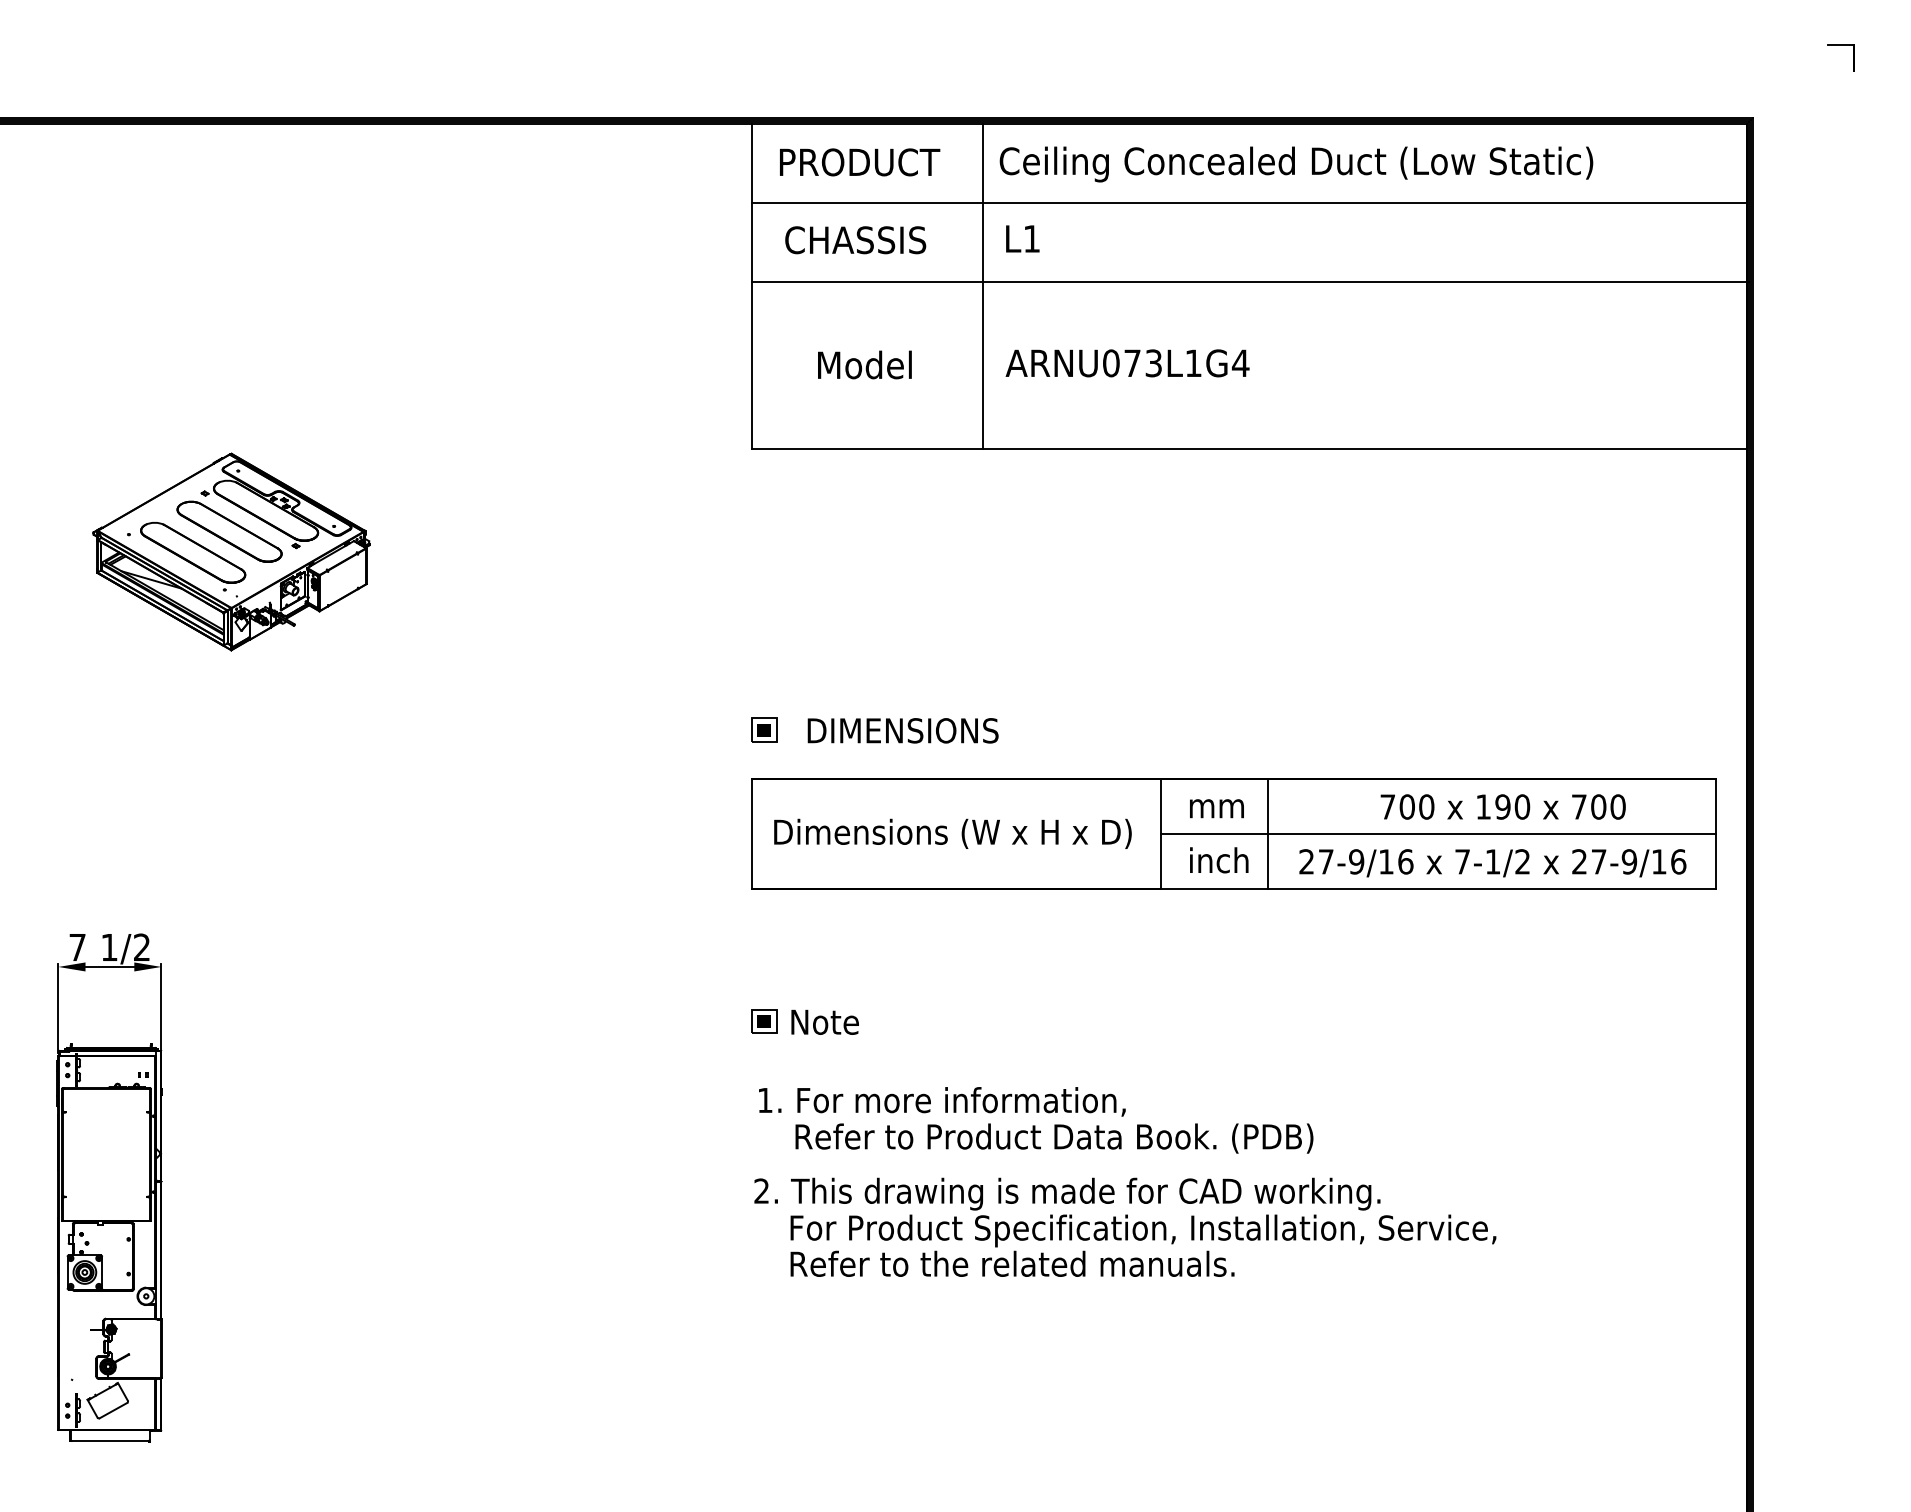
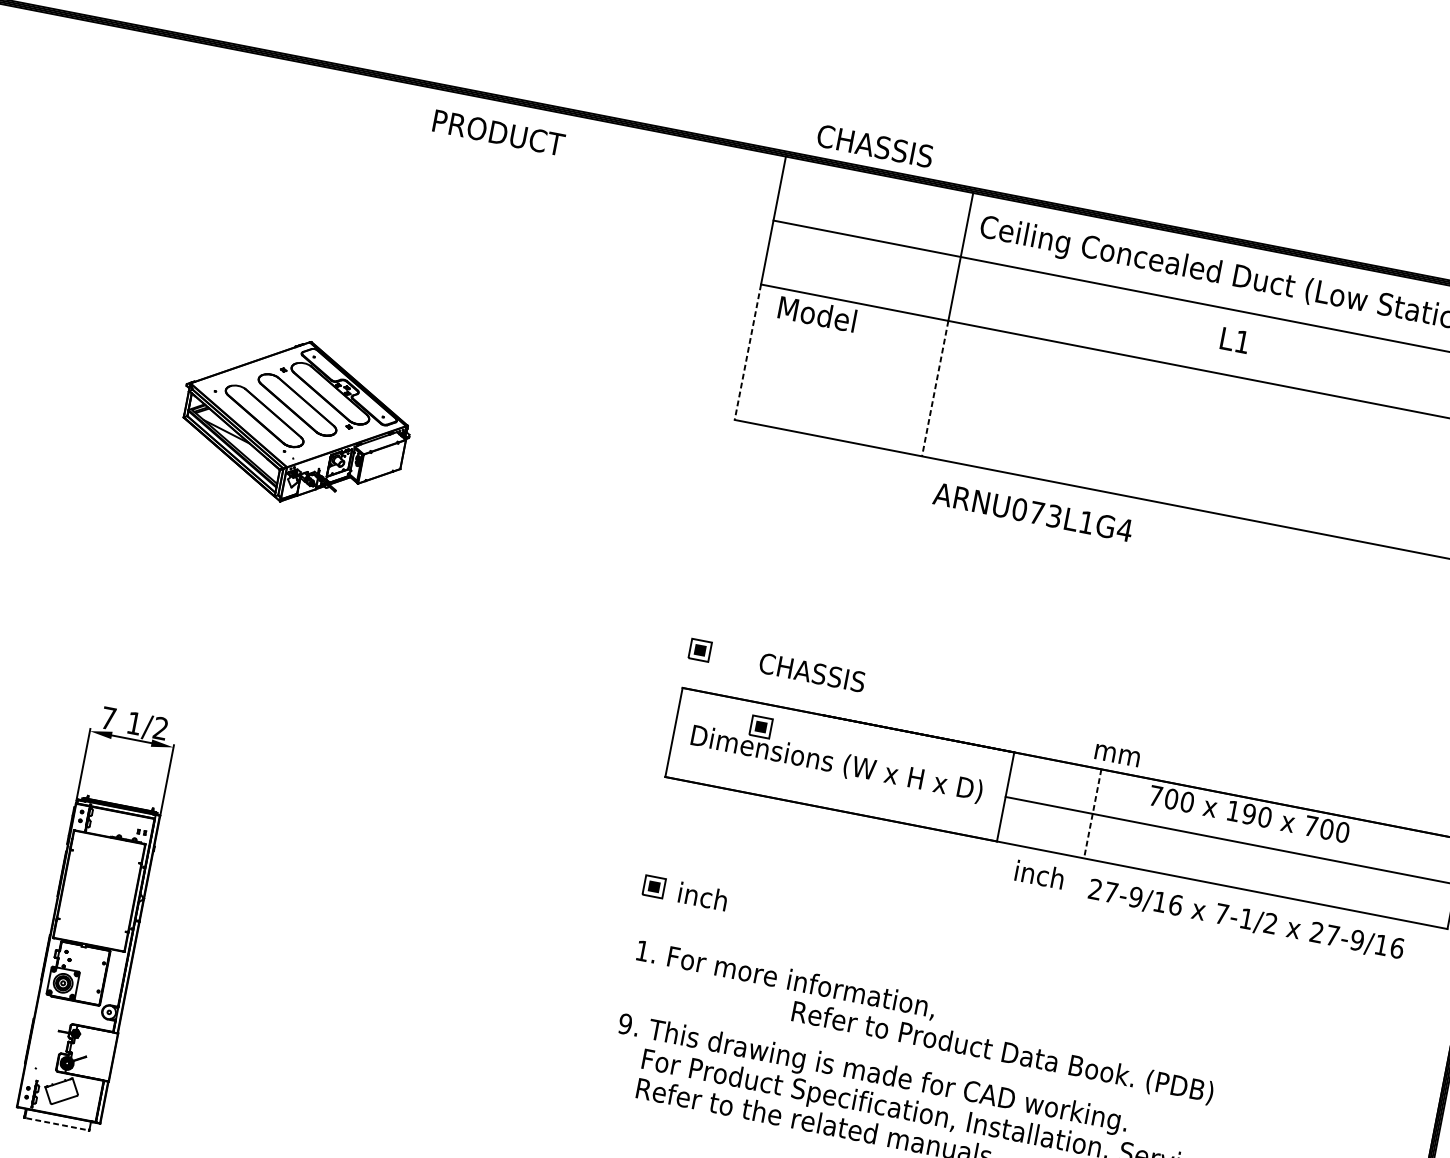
text: (860, 162) -> (499, 133), moved
text: (1022, 238) -> (1234, 340), moved
text: (855, 240) -> (874, 146), moved
text: (1127, 363) -> (1032, 512), moved
text: (864, 364) -> (817, 313), moved
line: (752, 365) -> (748, 352), solid -> dashed
line: (982, 365) -> (934, 388), solid -> dashed
text: (902, 730) -> (812, 672), DIMENSIONS -> CHASSIS
part: (854, 806) -> (761, 726), added
text: (1502, 806) -> (1248, 813), moved
text: (1216, 808) -> (1117, 755), moved
line: (1268, 833) -> (1093, 813), solid -> dashed
text: (1219, 860) -> (1039, 875), moved
text: (1492, 863) -> (1245, 920), moved
text: (824, 1021) -> (703, 896), Note -> inch
text: (1054, 1138) -> (1002, 1053), moved
text: (761, 1190) -> (625, 1023), 2. -> 9.
line: (110, 1441) -> (57, 1124), solid -> dashed

